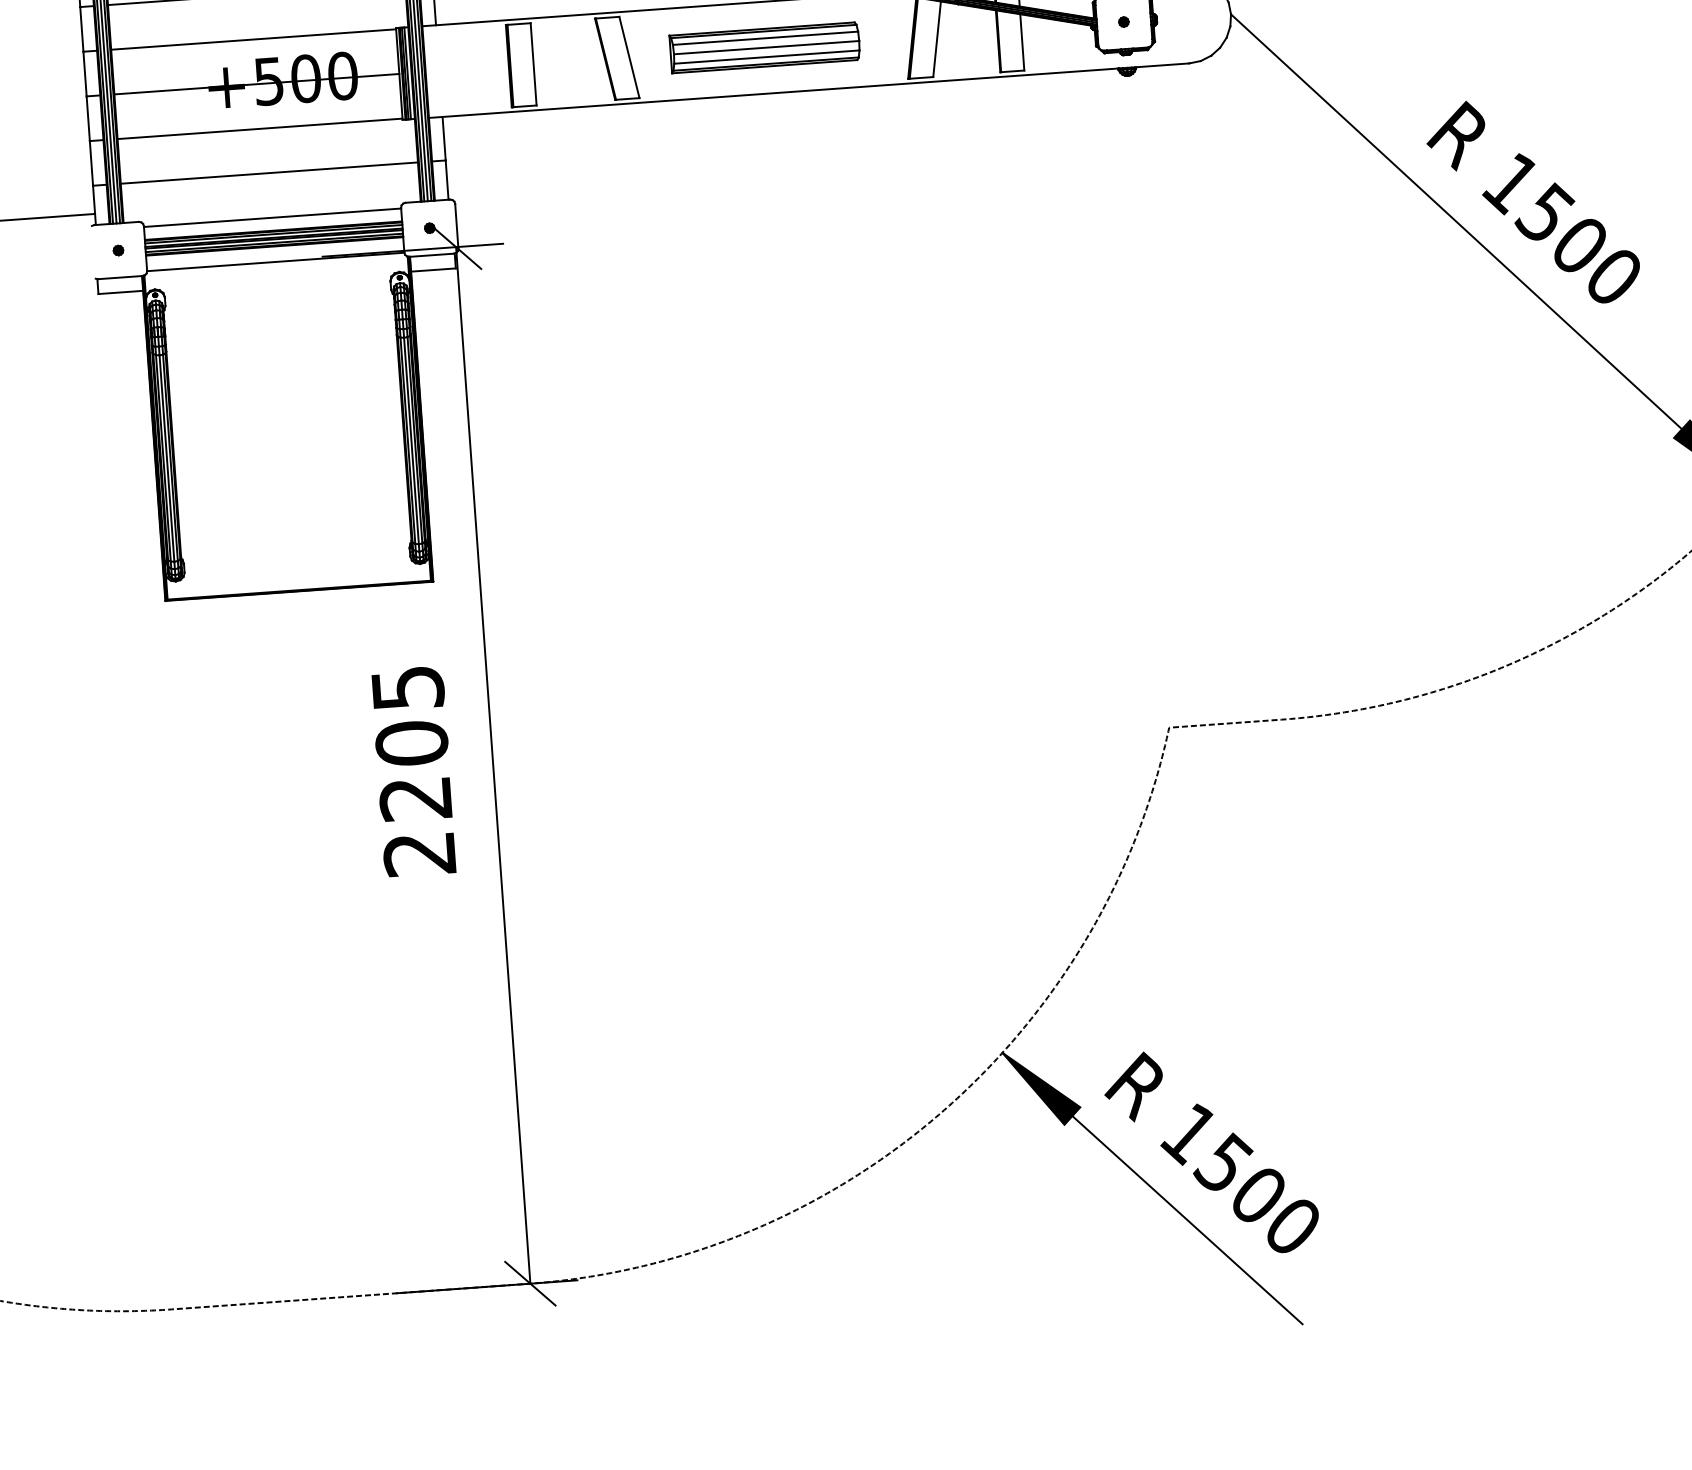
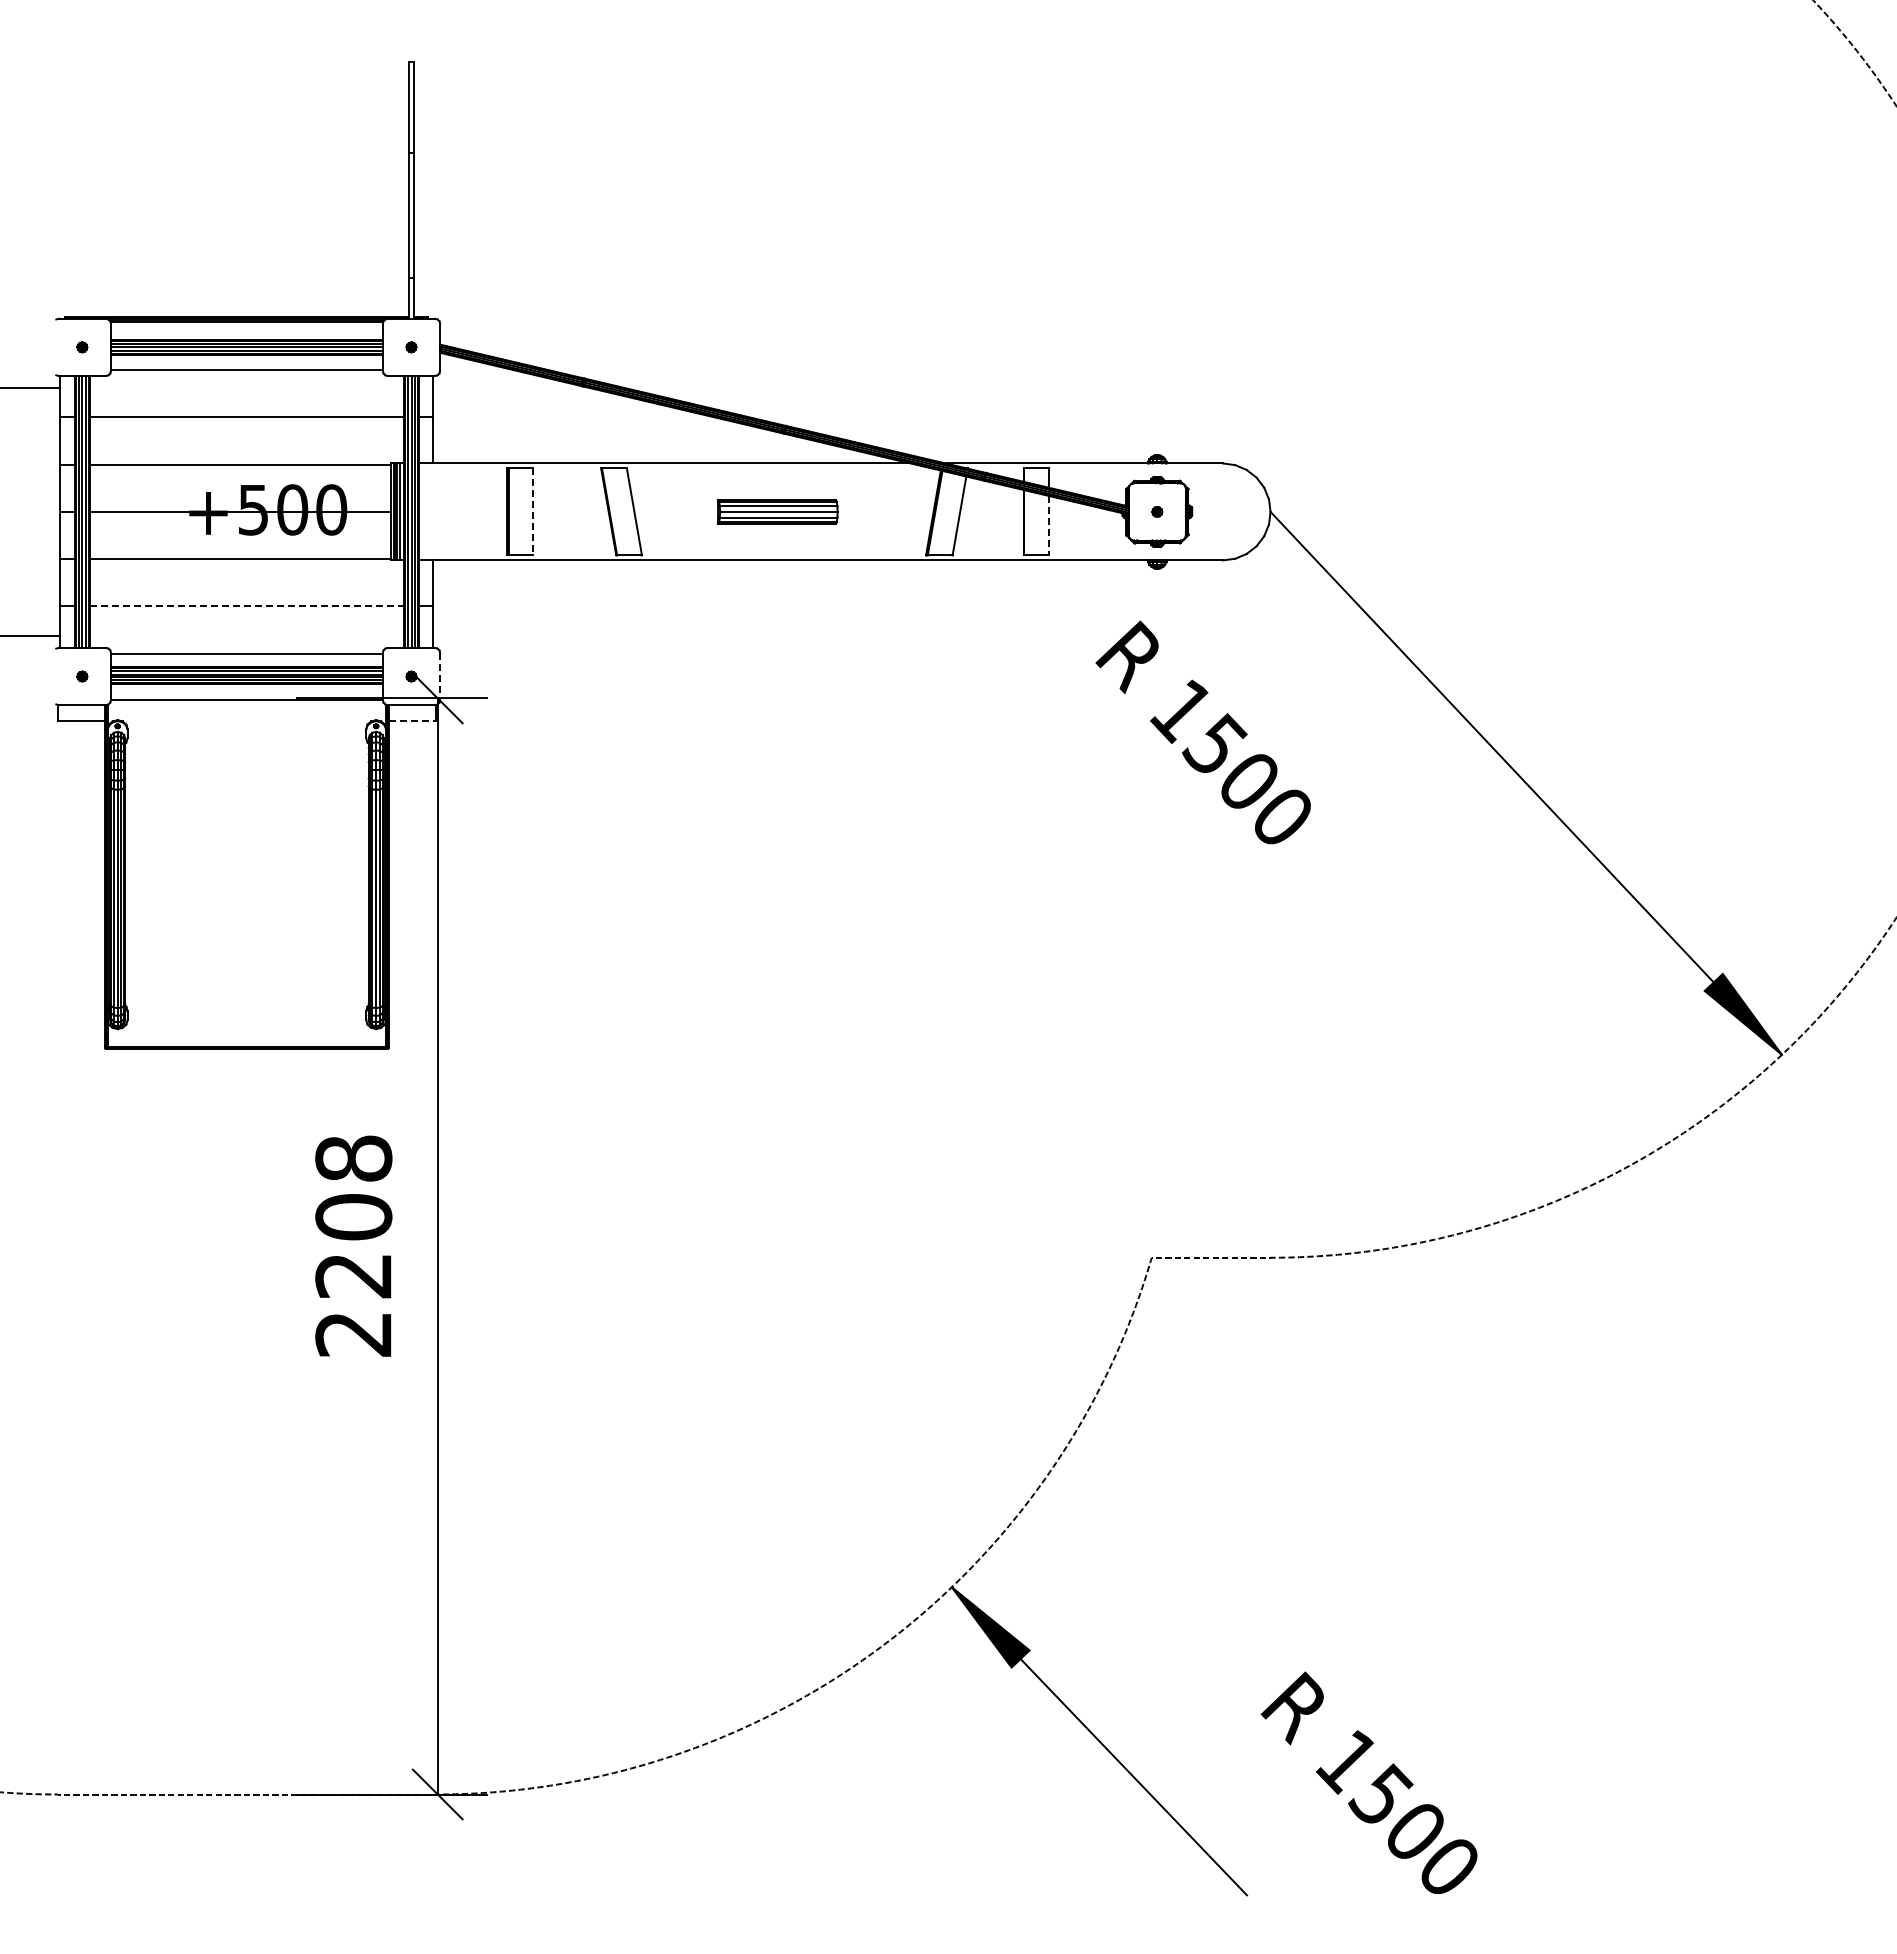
line: (1021, 42) -> (1048, 525), solid -> dashed
part: (764, 47) -> (777, 511), size x0.6
line: (533, 63) -> (533, 511), solid -> dashed
line: (269, 173) -> (247, 606), solid -> dashed
text: (1532, 202) -> (1202, 732), moved
line: (457, 226) -> (440, 676), solid -> dashed
line: (433, 269) -> (412, 720), solid -> dashed
text: (407, 687) -> (353, 1158), 2205 -> 2208
text: (1210, 1152) -> (1368, 1782), moved

